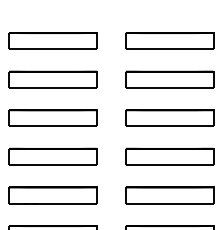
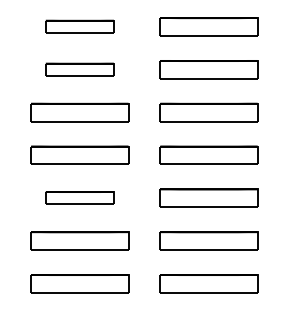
part: (52, 40) -> (79, 26), size x0.7
part: (52, 79) -> (79, 69), size x0.7
part: (52, 194) -> (79, 197), size x0.7

